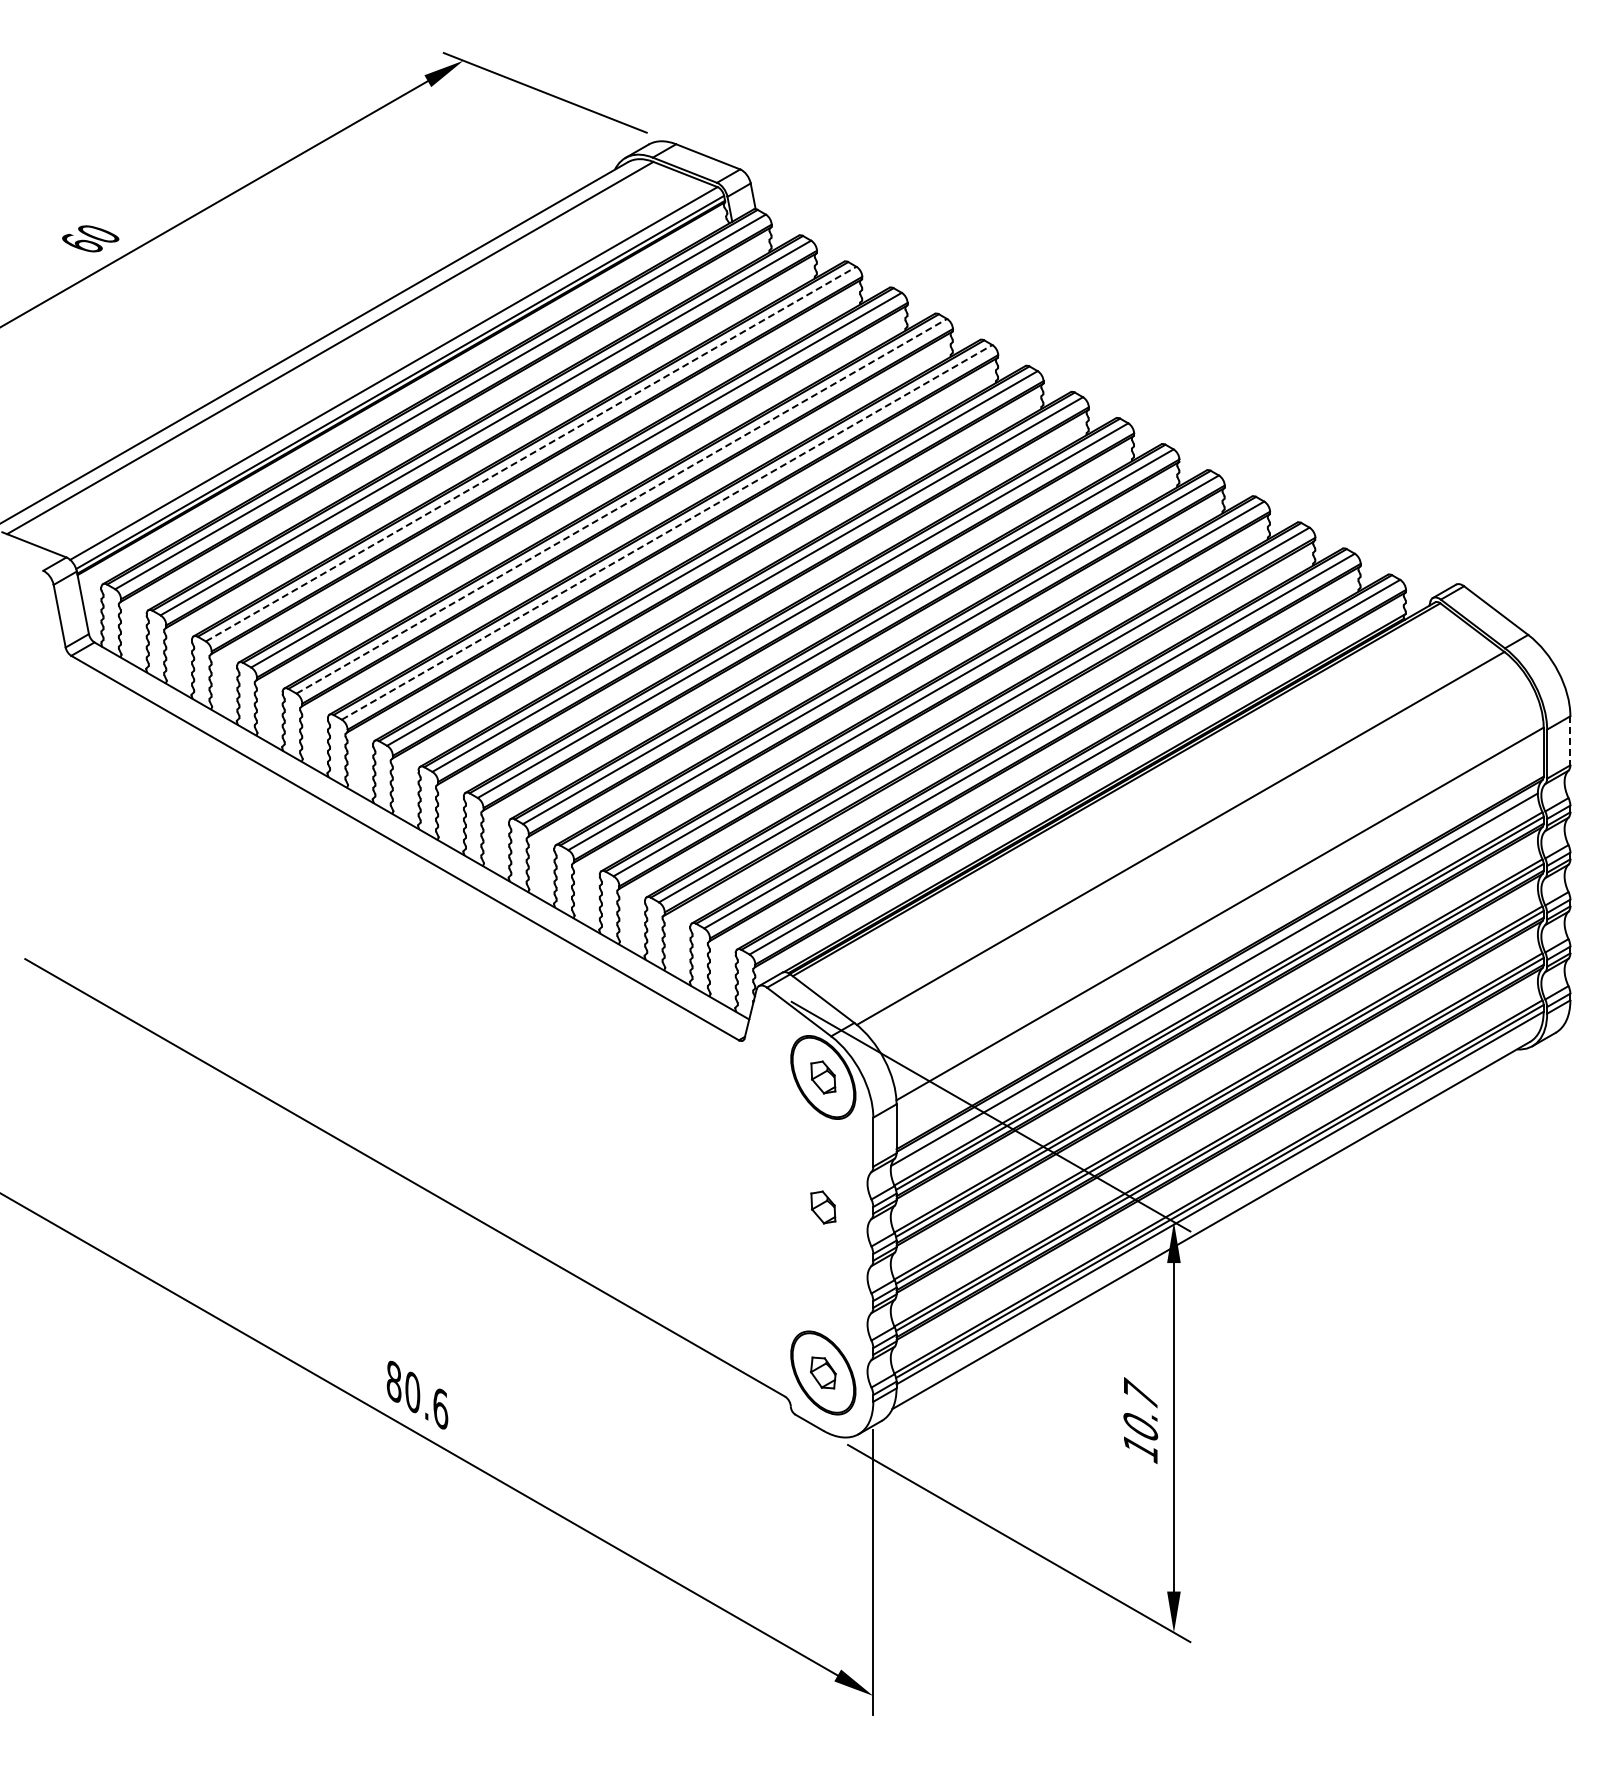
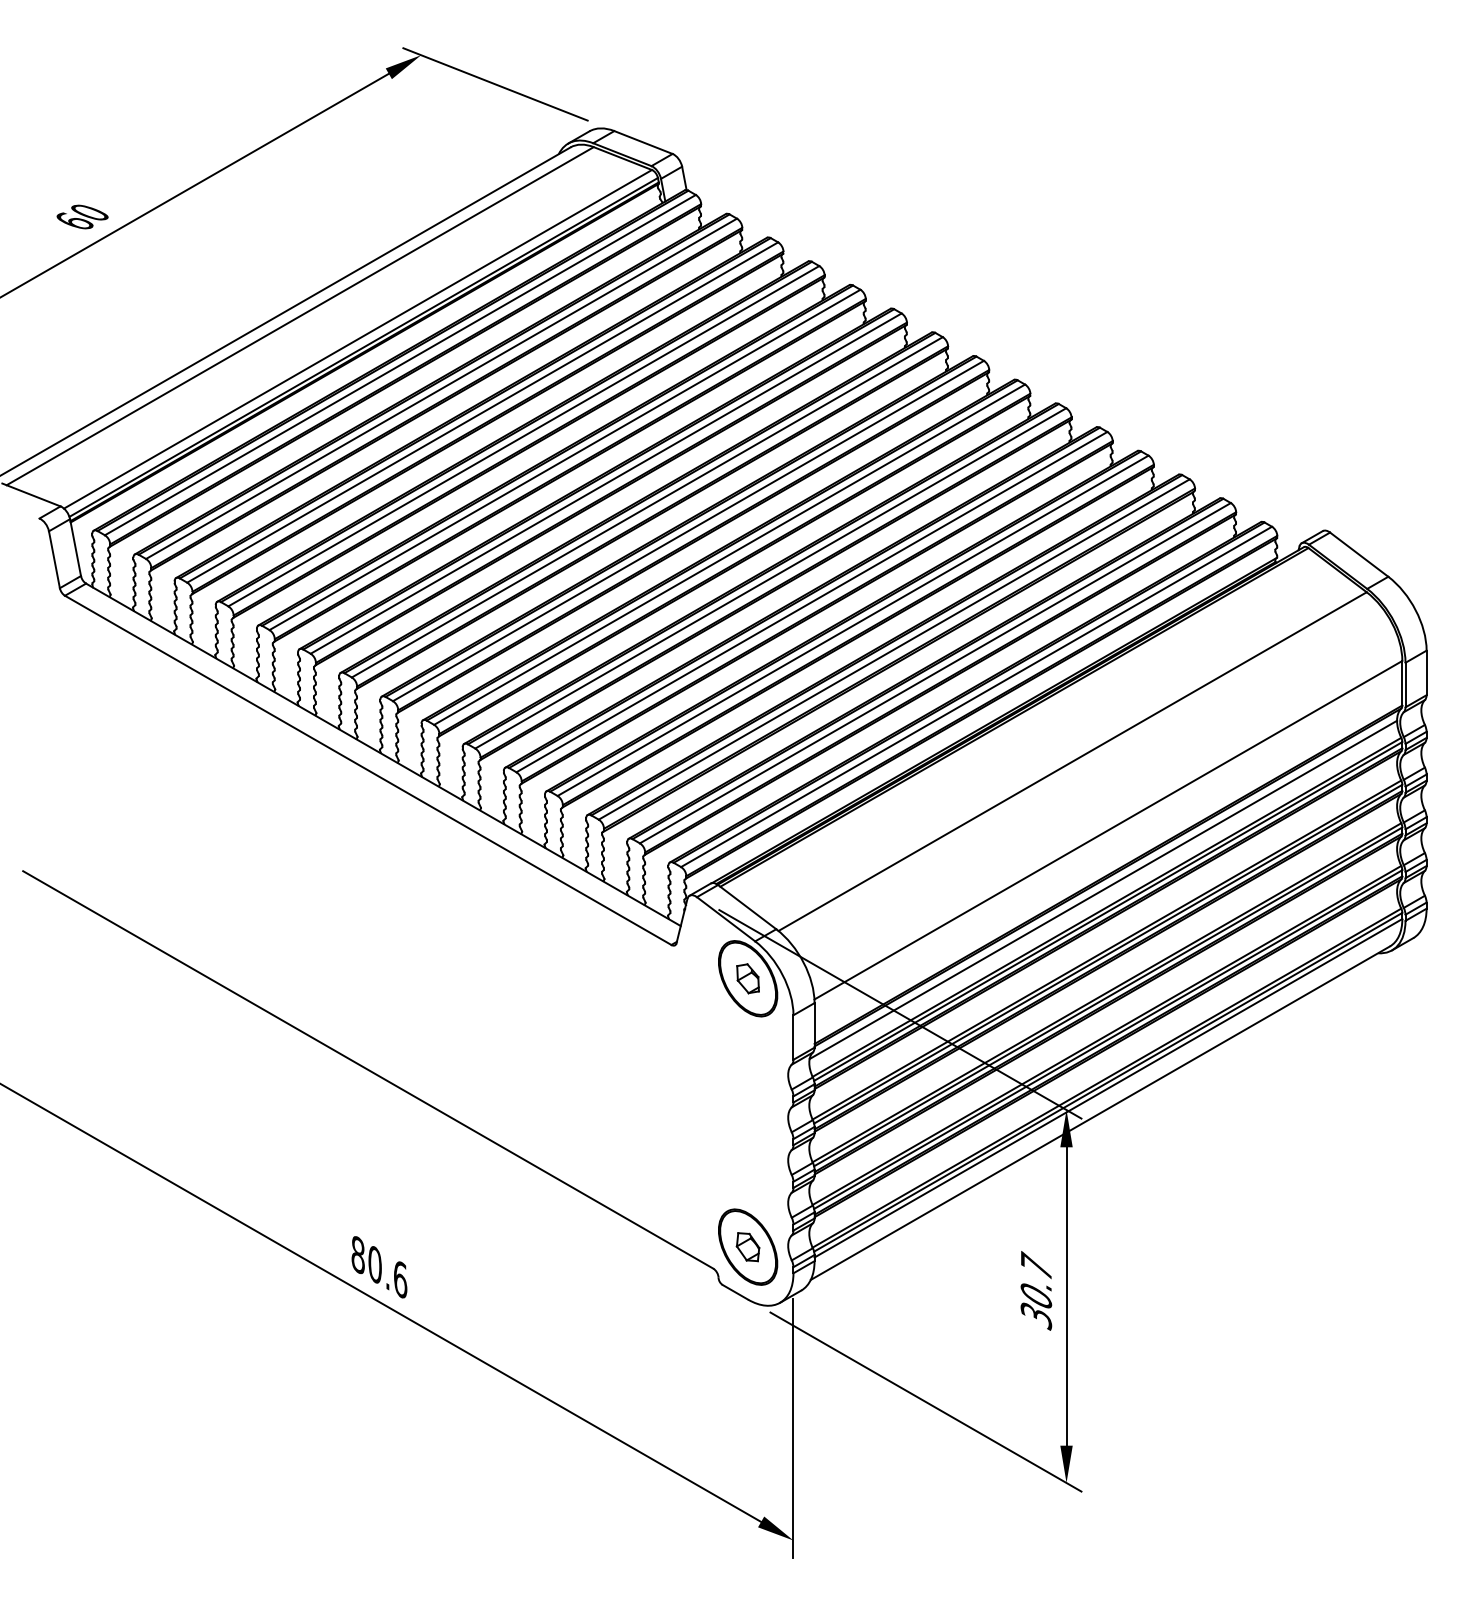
line: (531, 453) -> (482, 411), dashed -> solid
line: (622, 506) -> (565, 460), dashed -> solid
line: (667, 532) -> (606, 483), dashed -> solid
line: (1570, 740) -> (1426, 672), dashed -> solid
part: (823, 1207) -> (748, 1096), removed
text: (1140, 1449) -> (1036, 1316), 10.7 -> 30.7

